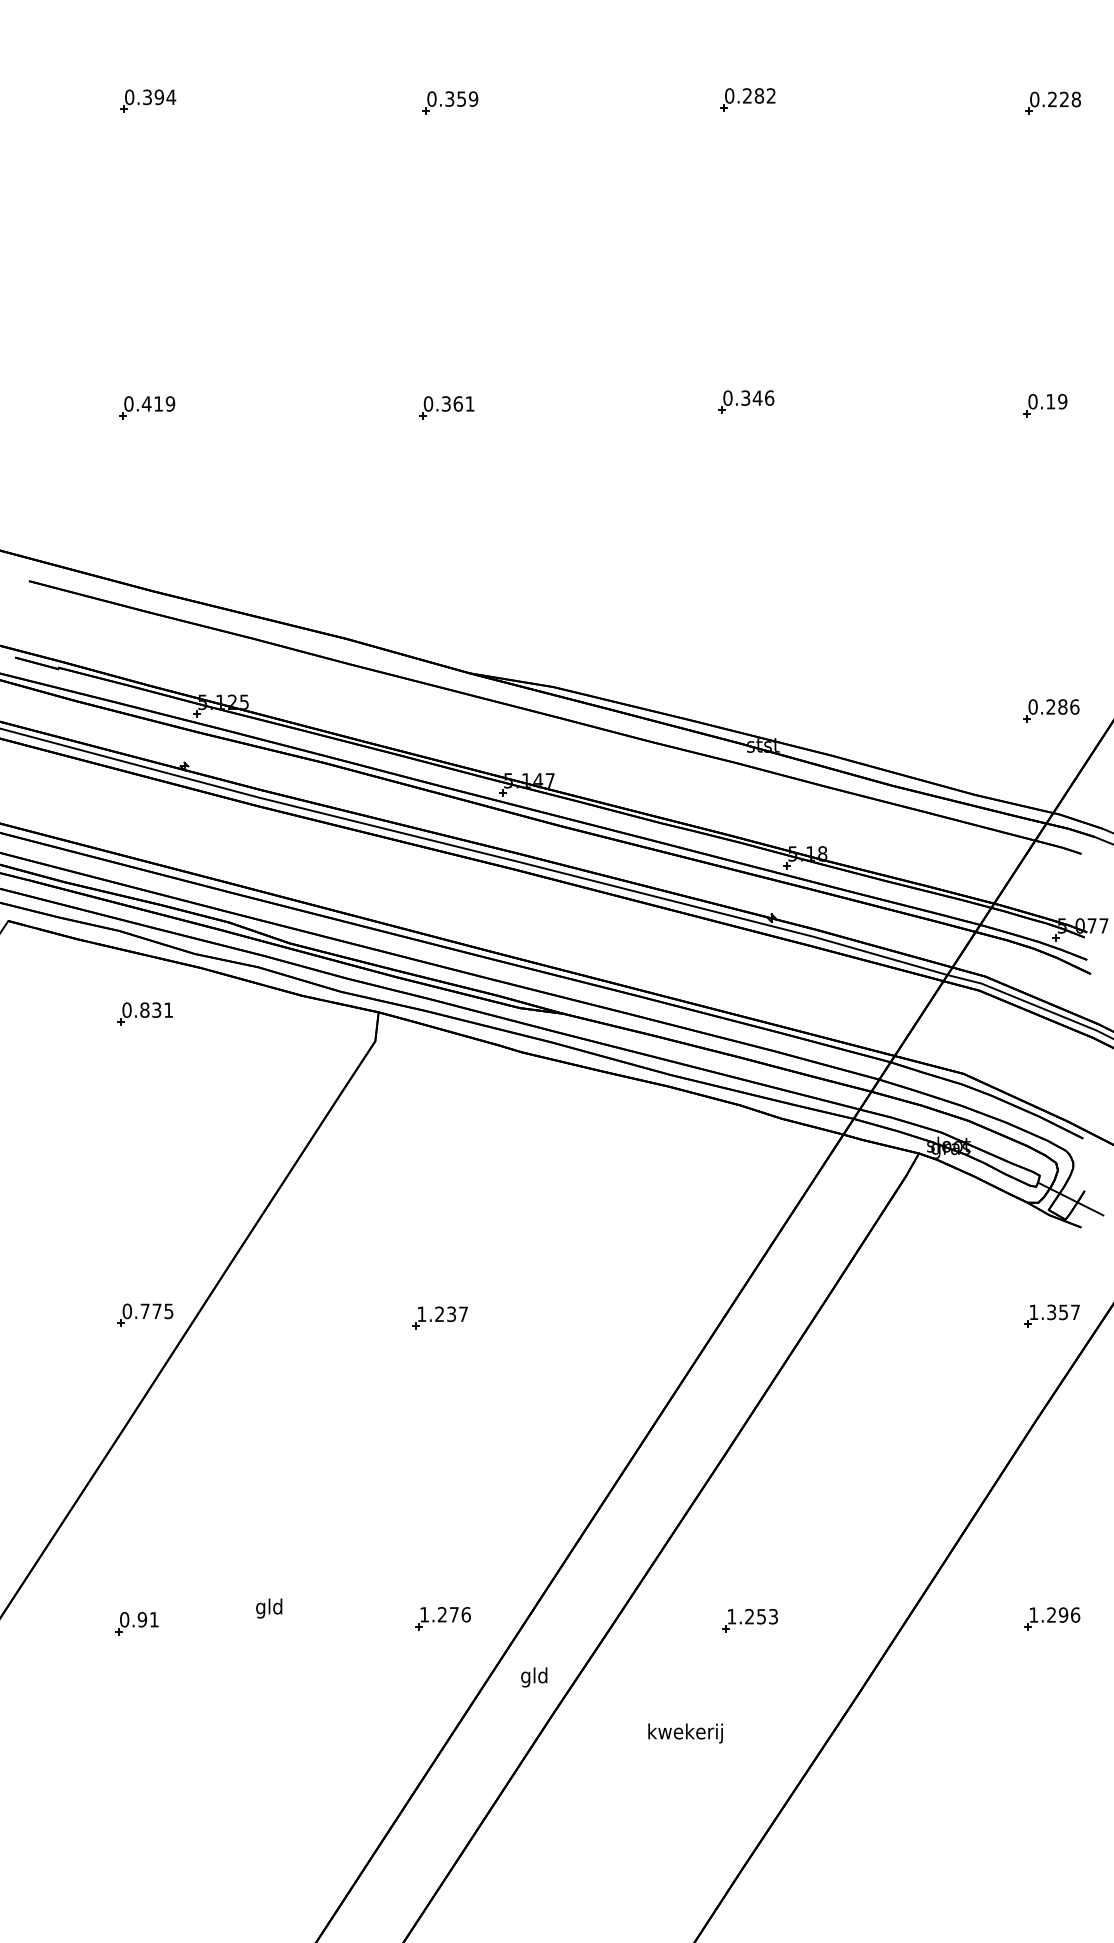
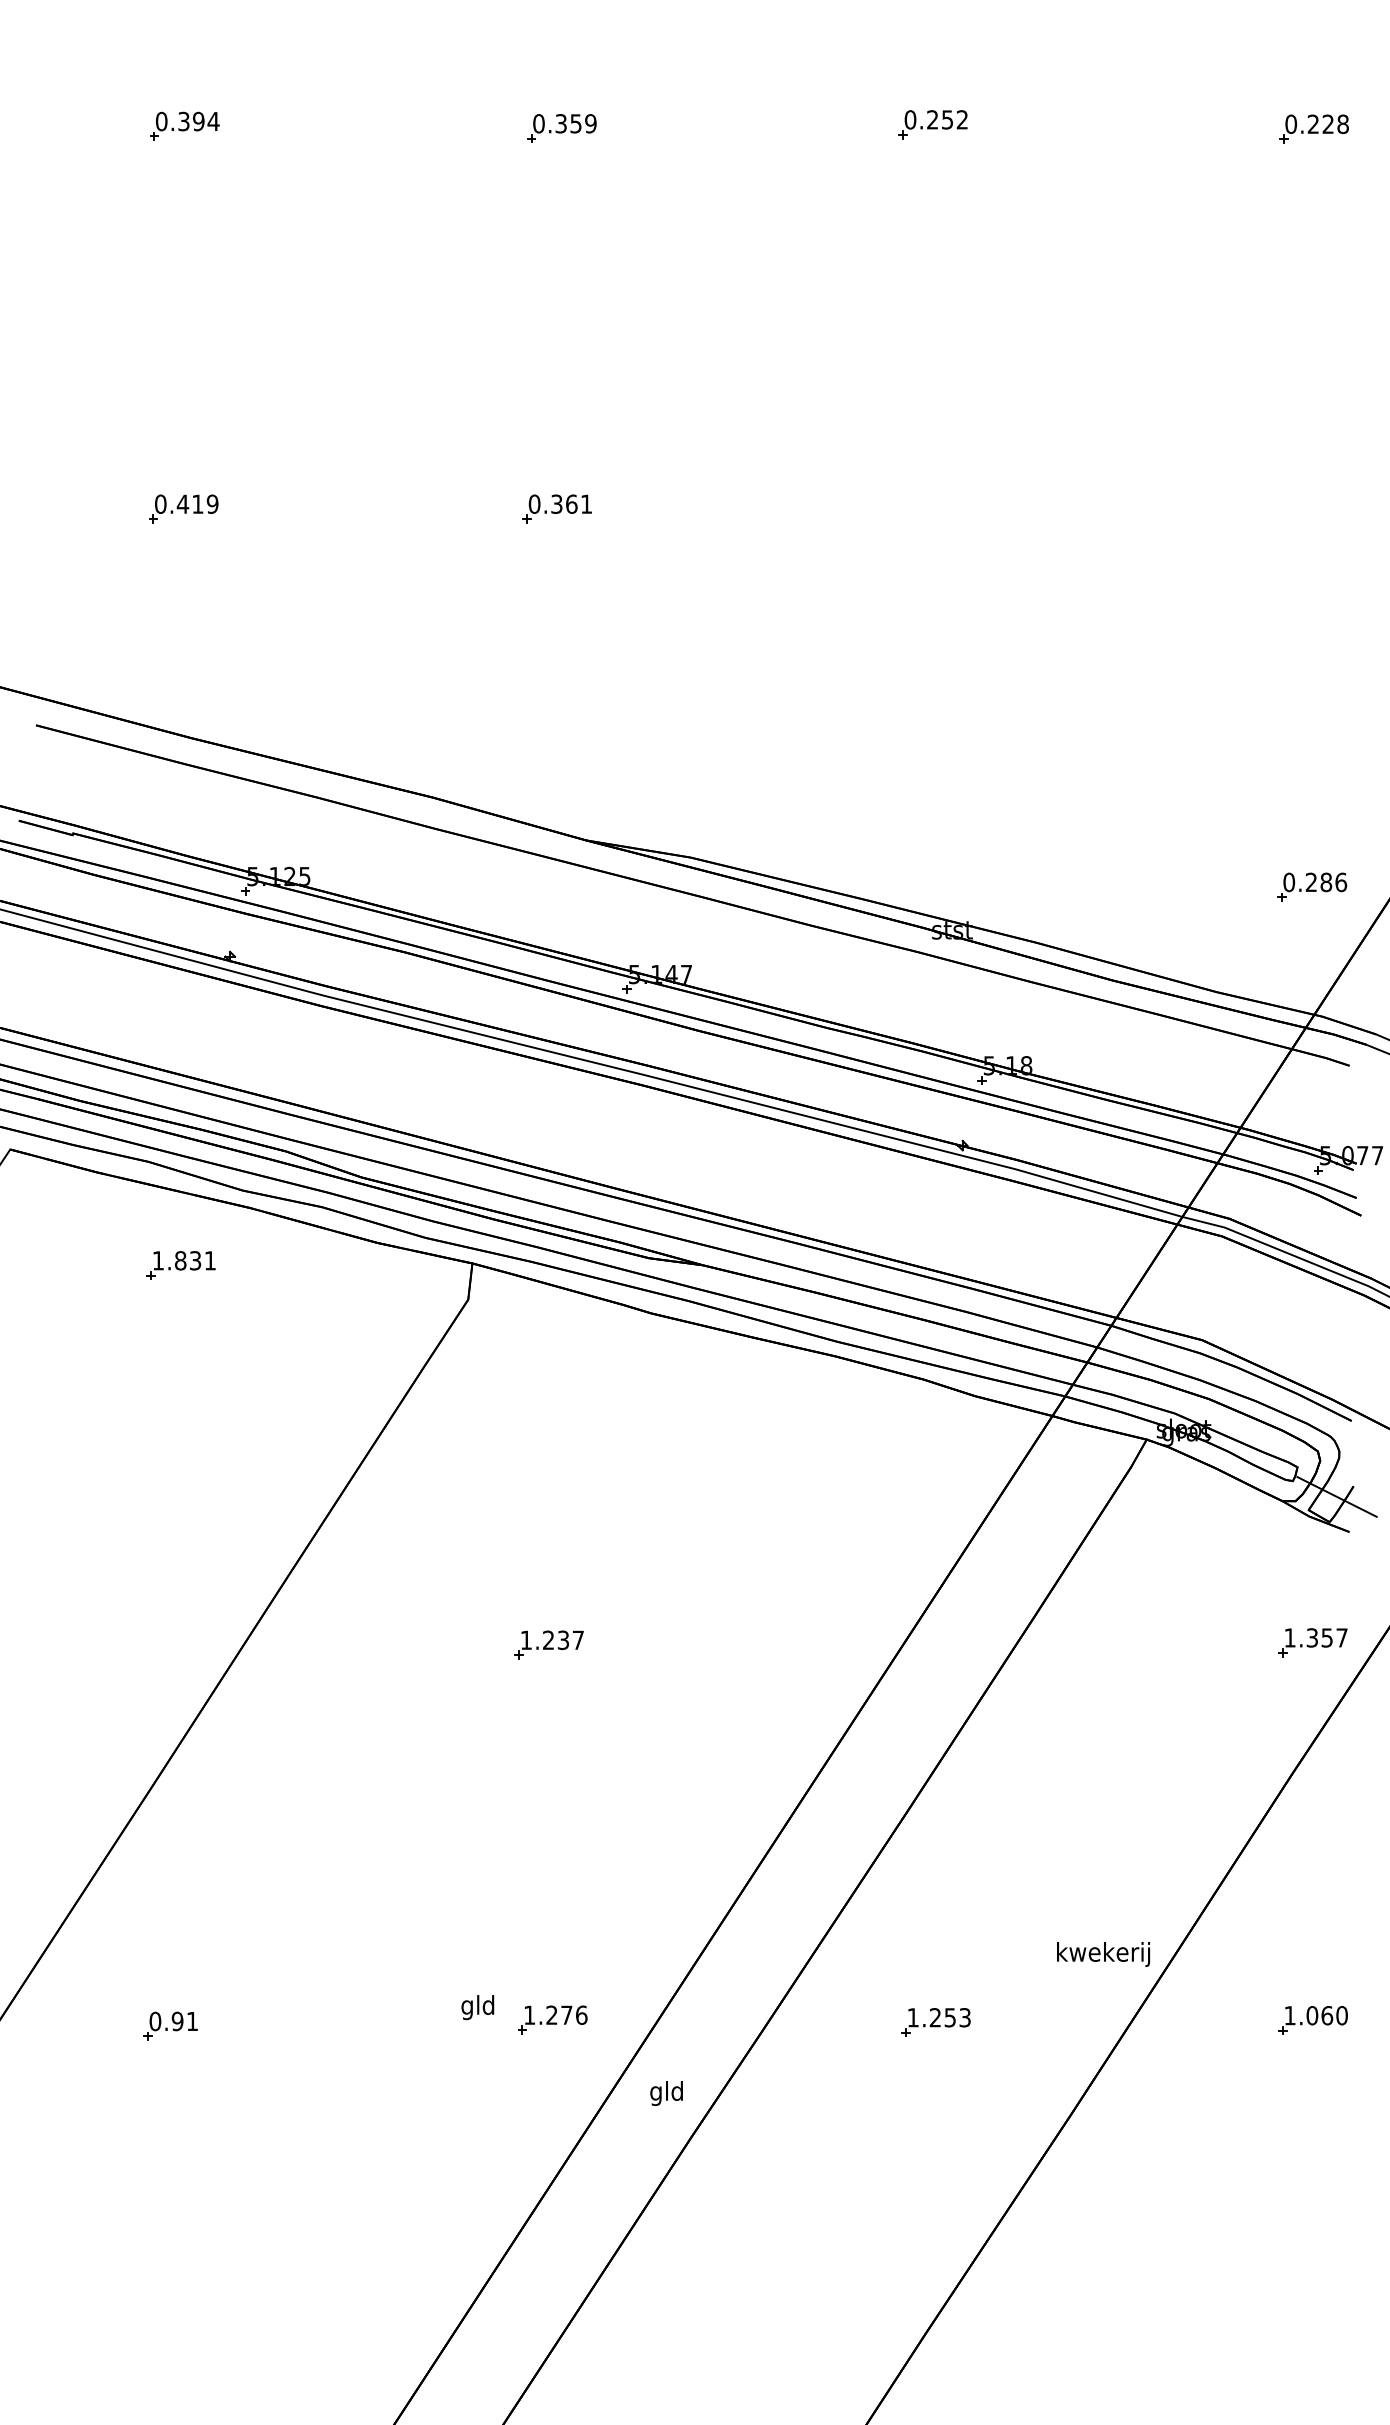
text: (759, 95) -> (947, 119), 0.282 -> 0.252
part: (746, 401) -> (931, 501), removed
part: (1045, 404) -> (1304, 505), removed
text: (127, 1009) -> (158, 1260), 0.831 -> 1.831
part: (145, 1315) -> (181, 1641), removed
text: (268, 1608) -> (477, 2007), moved
text: (1063, 1614) -> (1326, 2015), 1.296 -> 1.060
text: (685, 1733) -> (1103, 1954), moved

